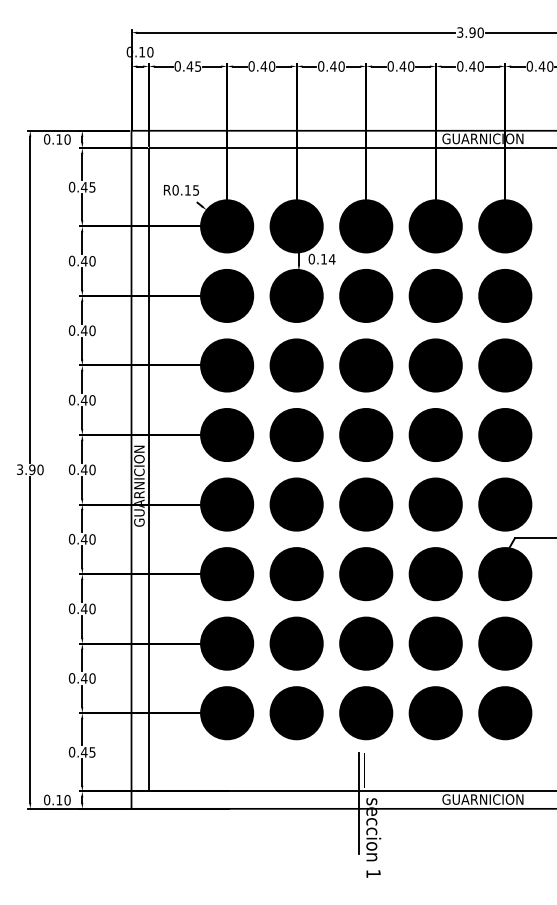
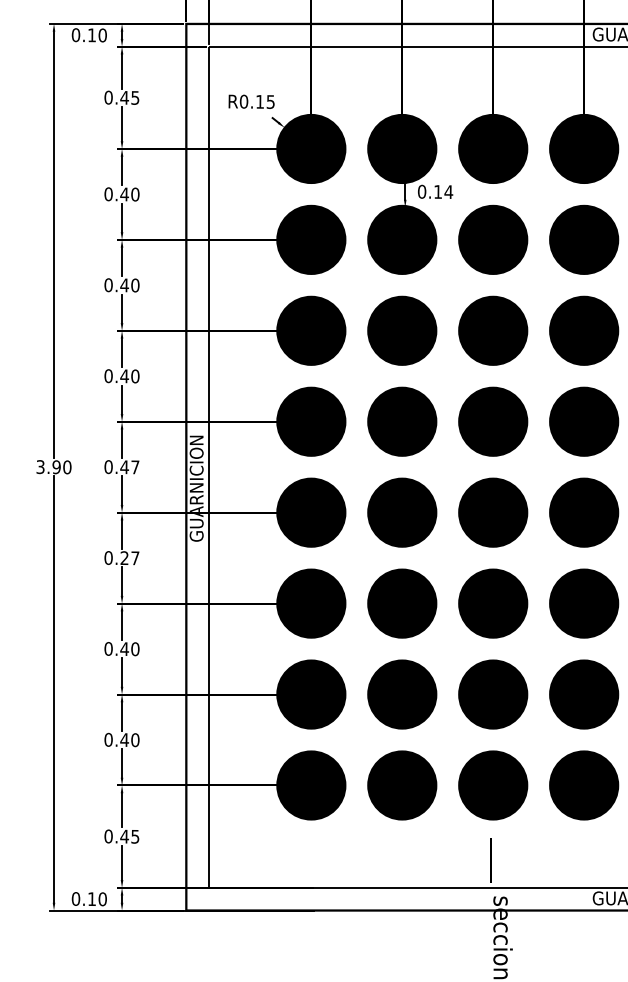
text: (92, 469) -> (135, 466), 0.40 -> 0.47
text: (87, 539) -> (128, 558), 0.40 -> 0.27
line: (358, 803) -> (483, 903), removed

